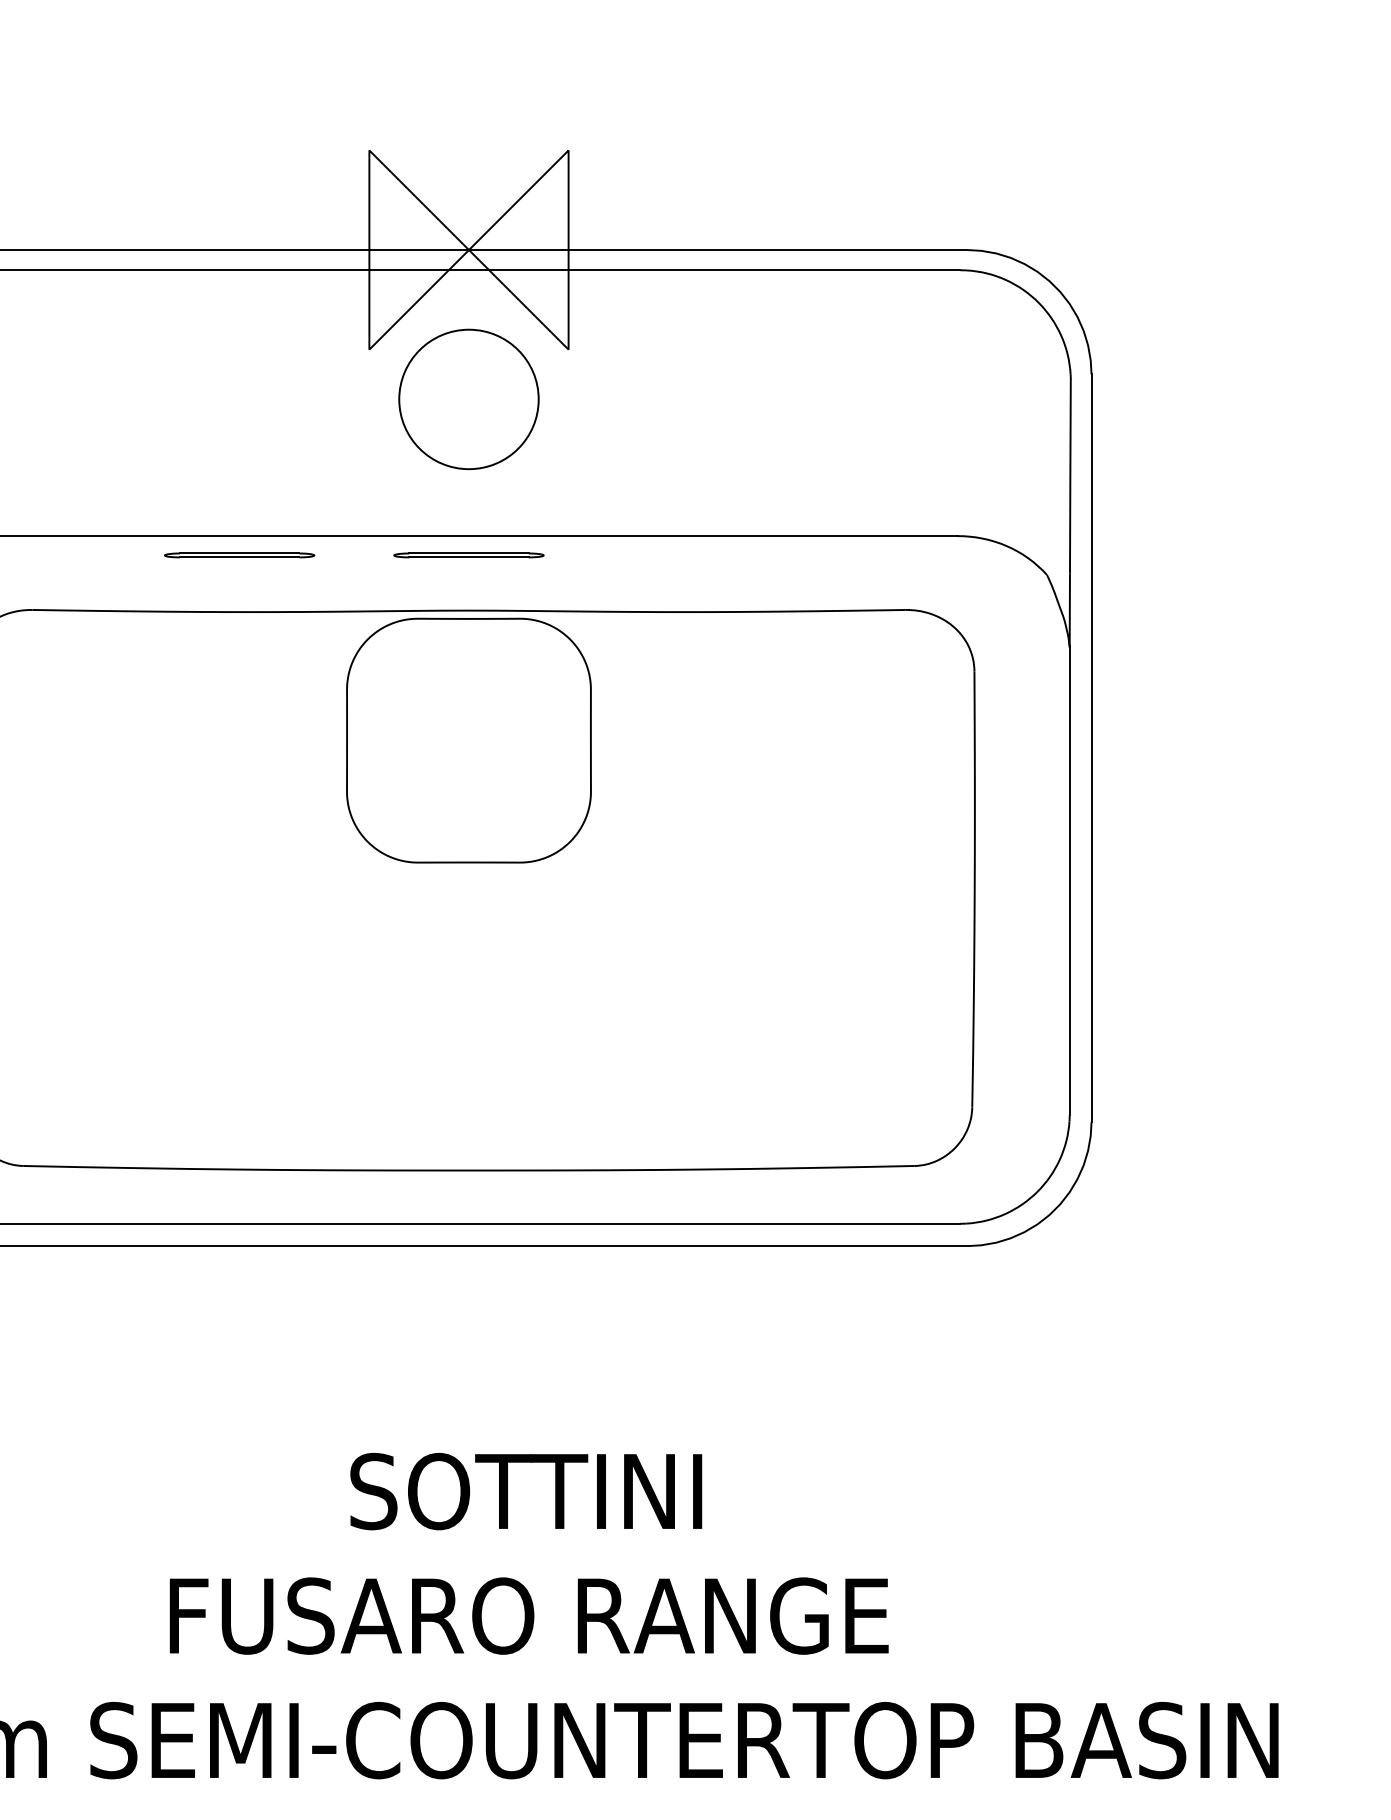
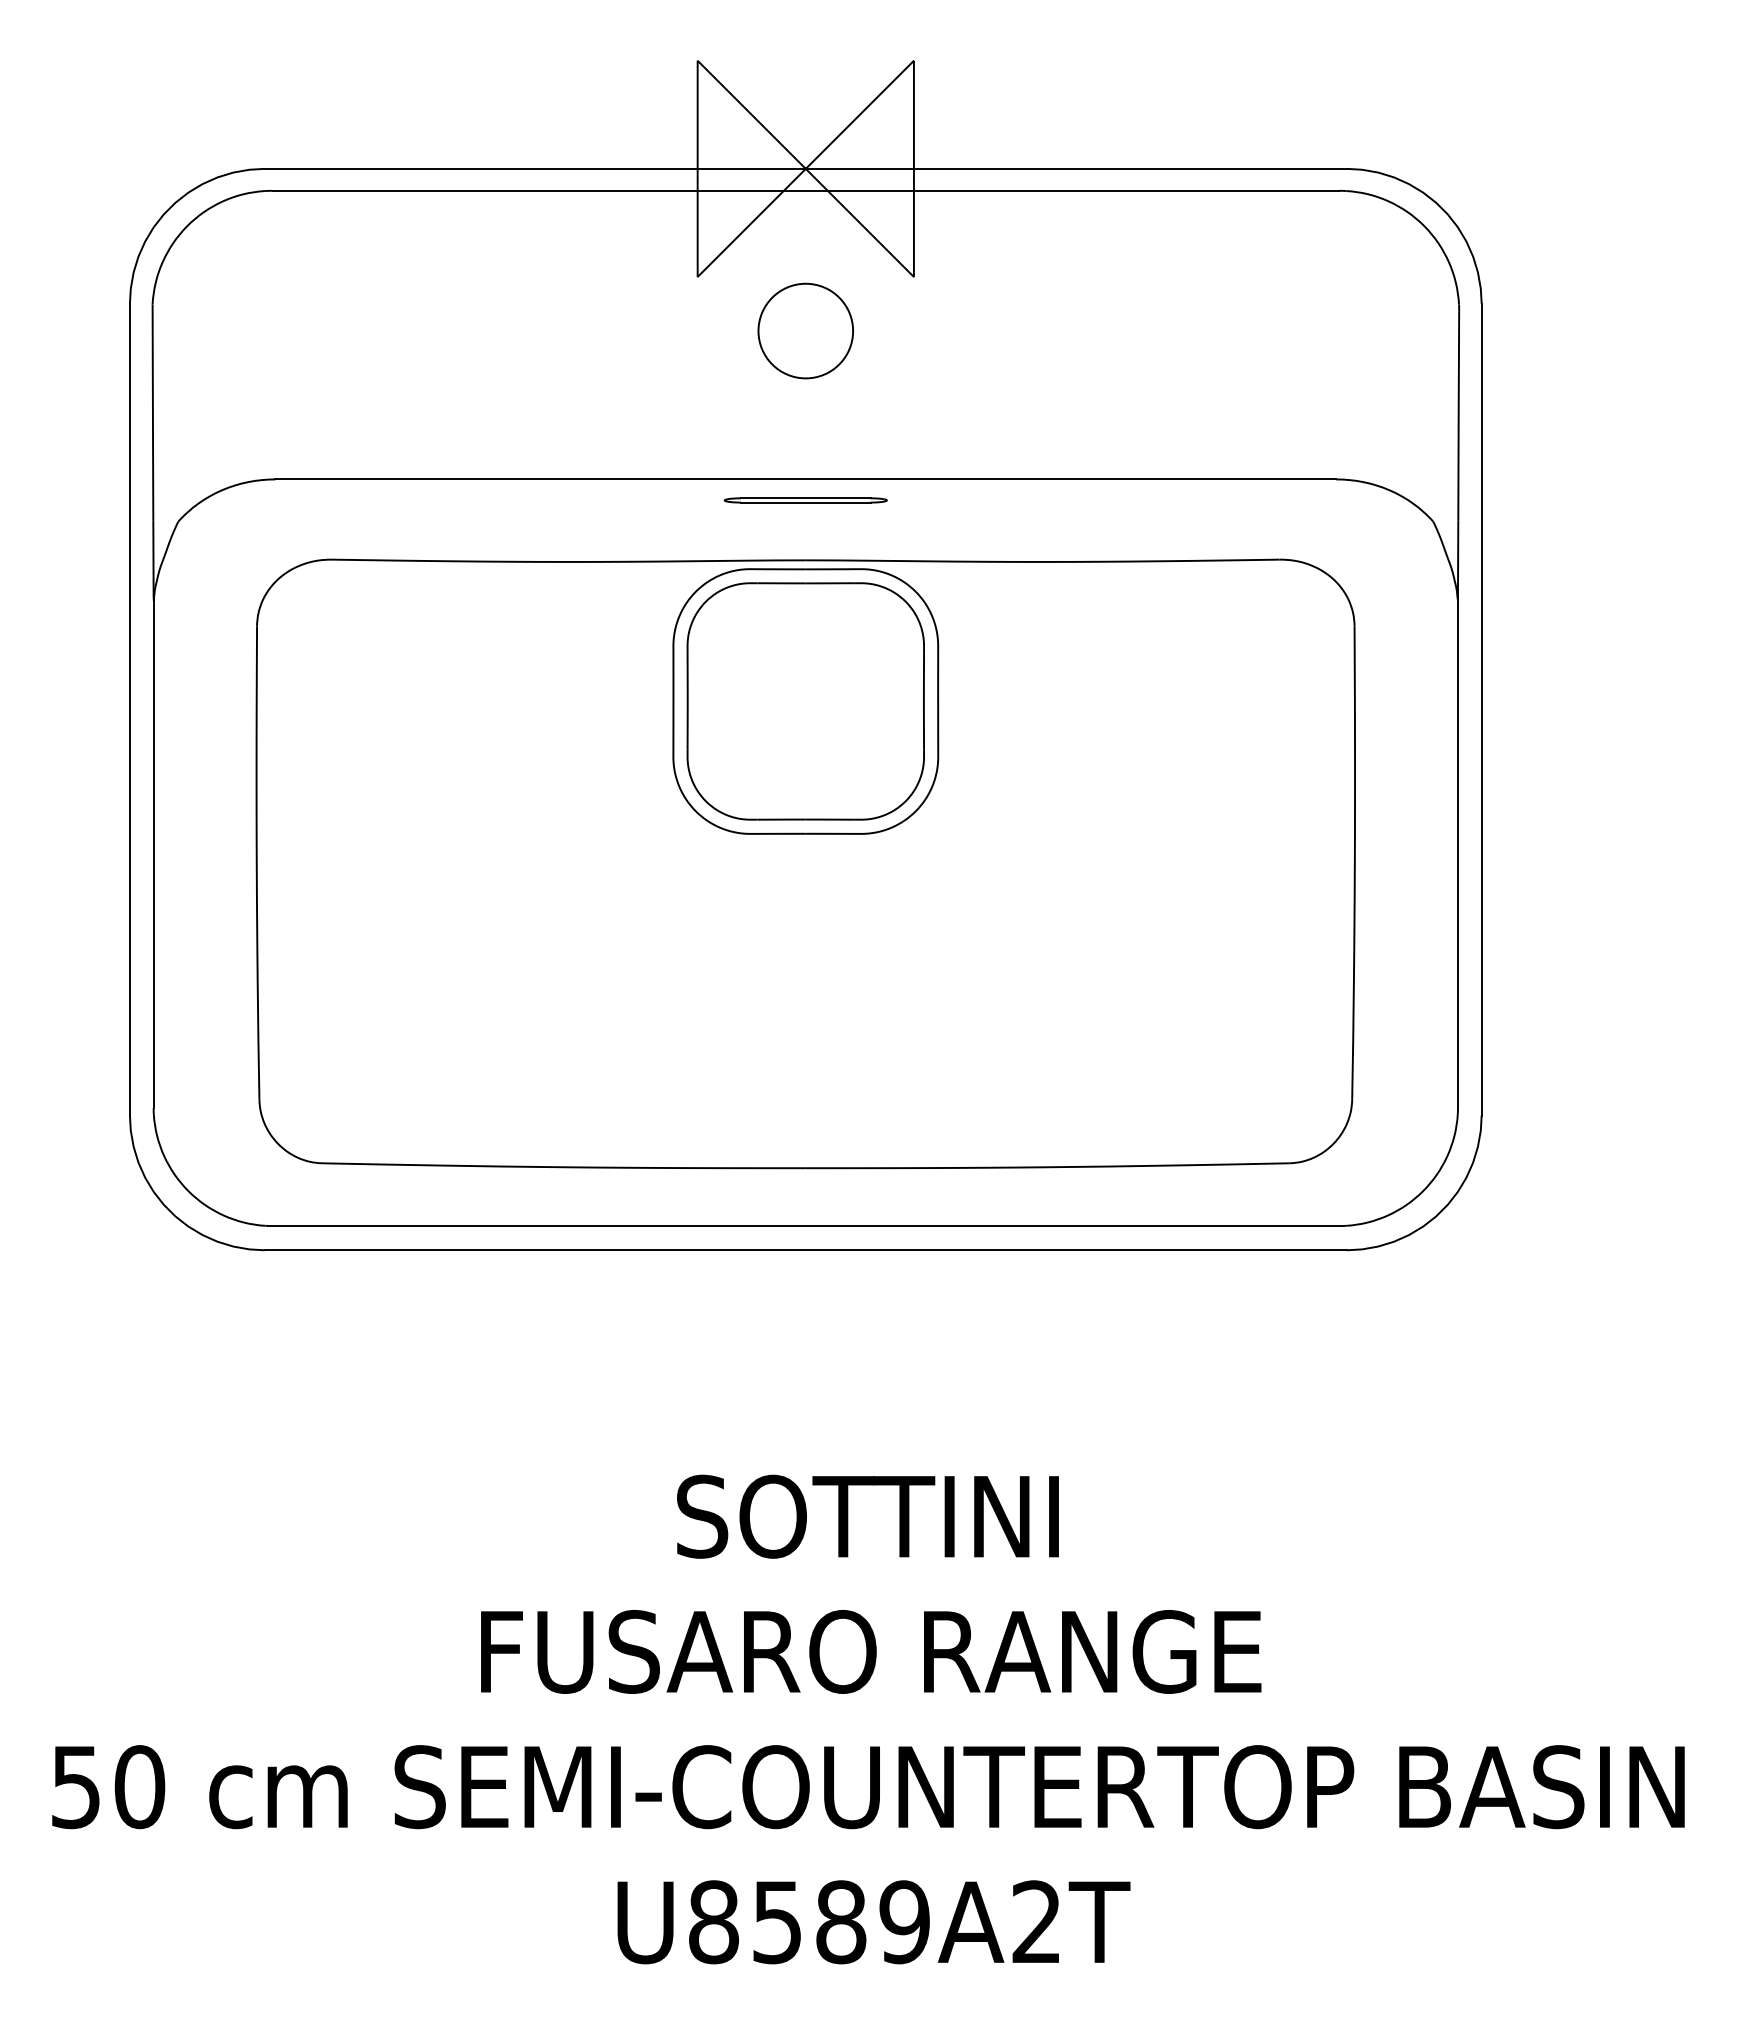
circle: (468, 398) -> (805, 330), size x0.62
part: (239, 555) -> (556, 500), removed
part: (468, 740) -> (805, 701), added

